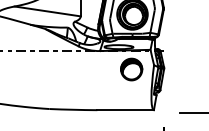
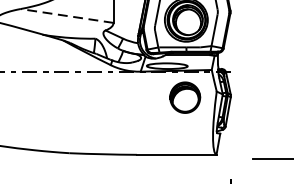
line: (47, 11) -> (66, 16), solid -> dashed

